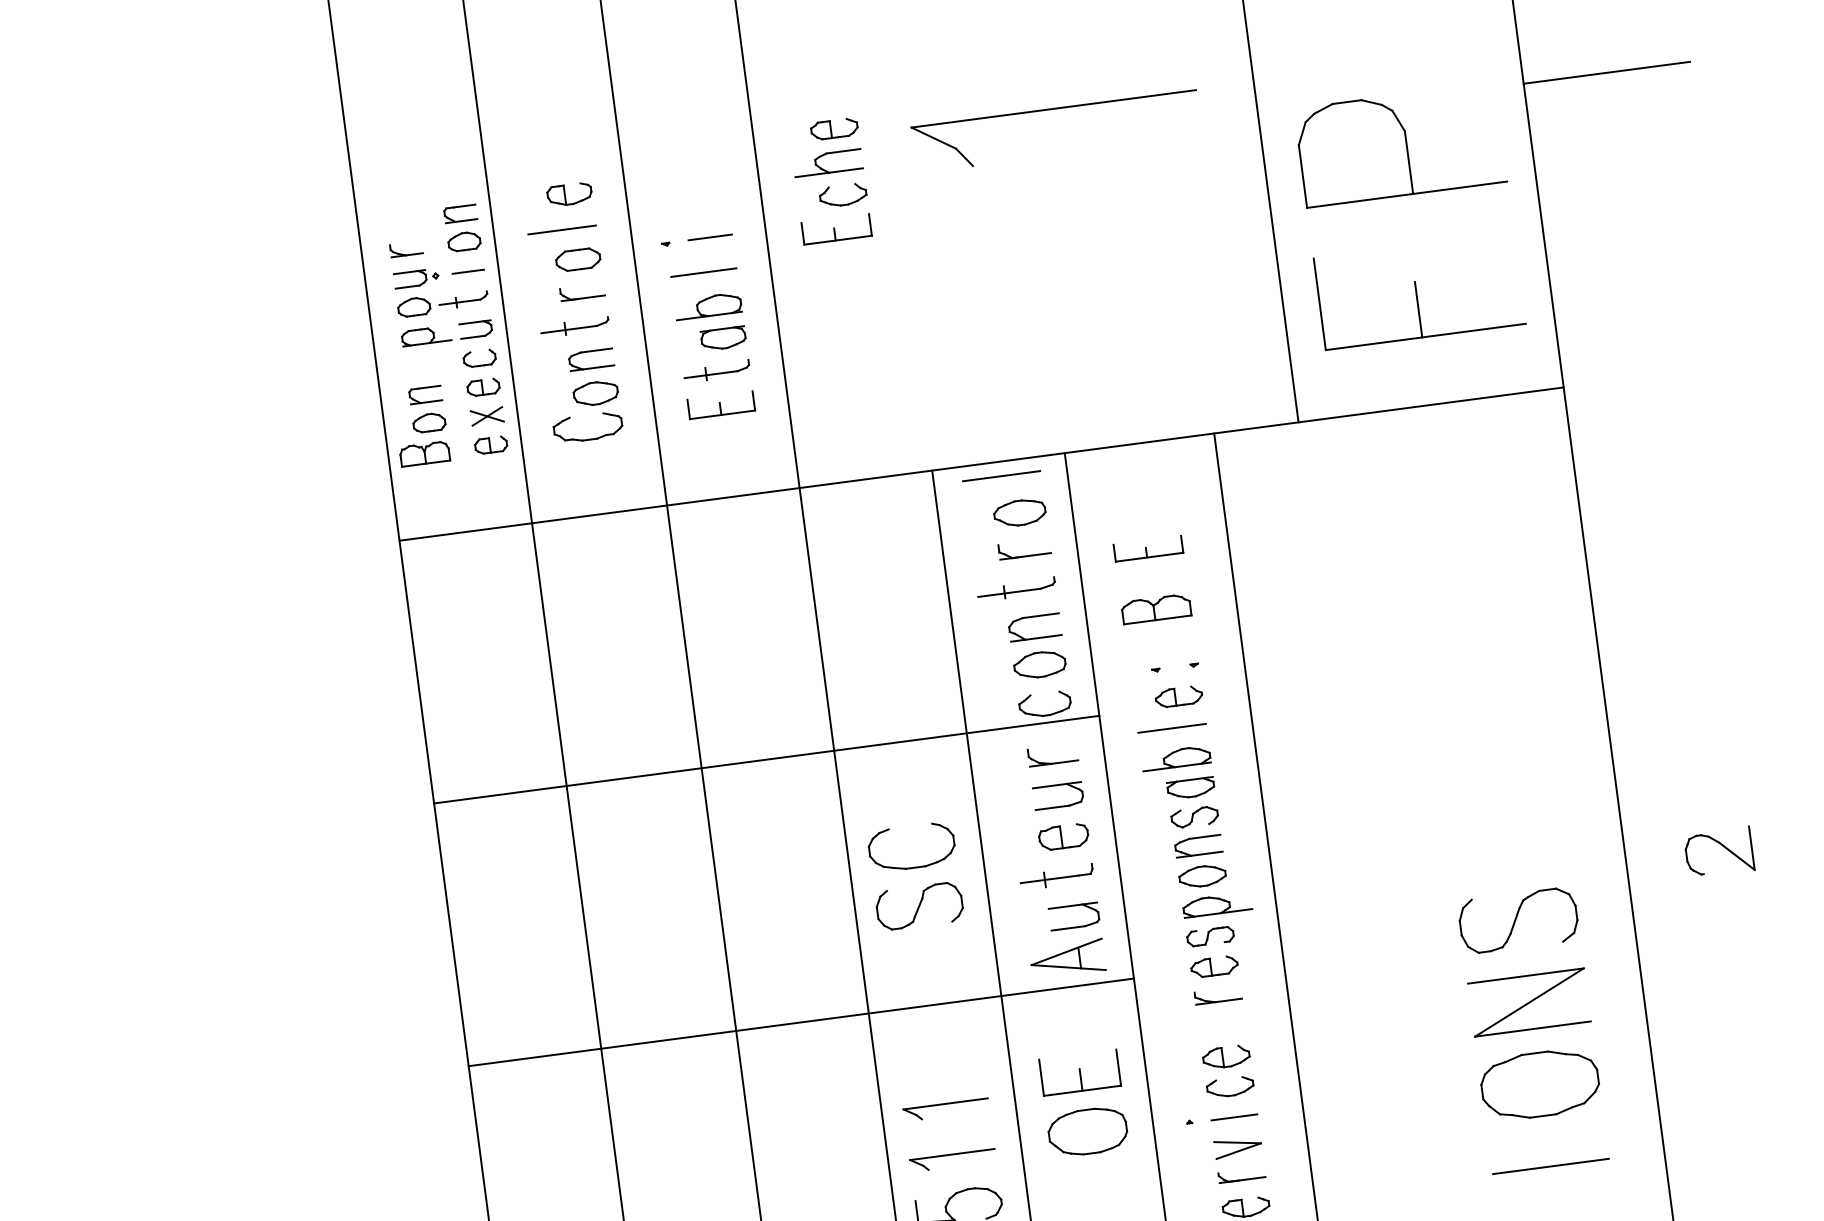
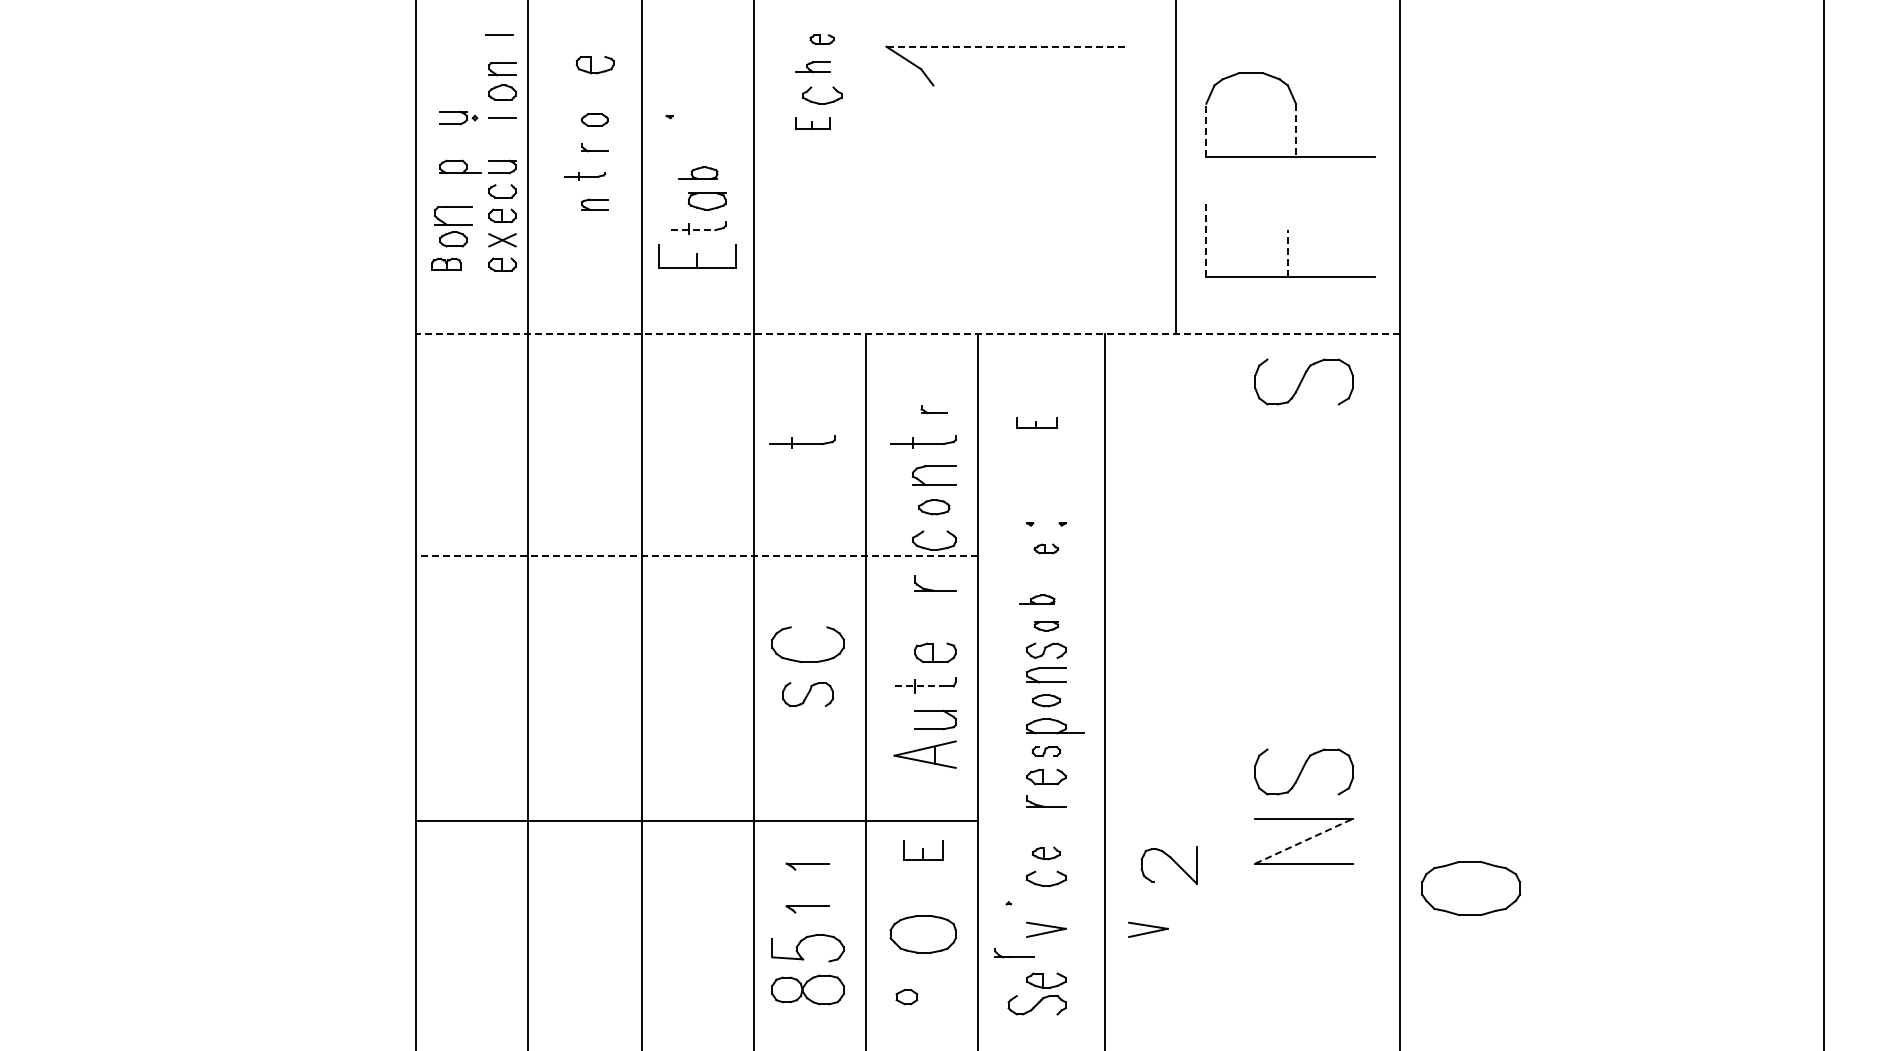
line: (1606, 73) -> (1469, 77), removed
line: (1054, 108) -> (1007, 46), solid -> dashed
part: (833, 129) -> (821, 39), size x0.6
line: (1408, 162) -> (1295, 130), solid -> dashed
part: (828, 163) -> (813, 67), size x0.6
line: (451, 173) -> (499, 34), added
line: (1303, 175) -> (1206, 129), solid -> dashed
part: (836, 228) -> (813, 122), size x0.6
line: (561, 229) -> (584, 93), removed
line: (709, 238) -> (706, 116), removed
part: (406, 249) -> (453, 92), removed
part: (577, 259) -> (594, 119), size x0.7
line: (703, 272) -> (697, 144), removed
part: (581, 292) -> (594, 147), size x0.7
part: (442, 303) -> (477, 141), removed
line: (1320, 304) -> (1206, 238), solid -> dashed
part: (708, 305) -> (698, 172), size x0.7
line: (1418, 309) -> (1287, 253), solid -> dashed
part: (575, 326) -> (585, 175), size x0.7
part: (590, 359) -> (594, 204), size x0.7
line: (711, 375) -> (693, 230), solid -> dashed
part: (425, 394) -> (453, 215), size x1.4
part: (721, 405) -> (698, 256), size x1.4
part: (585, 412) -> (584, 247), removed
part: (424, 453) -> (446, 264), size x0.7
part: (1457, 458) -> (1303, 381), added
line: (981, 464) -> (907, 334), solid -> dashed
line: (1000, 476) -> (922, 346), removed
part: (1019, 512) -> (934, 378), removed
part: (1148, 548) -> (1037, 422), size x0.7
part: (1024, 549) -> (934, 409), size x0.6
part: (873, 607) -> (802, 441), added
part: (1155, 609) -> (1036, 473), removed
part: (1040, 665) -> (934, 507), size x0.7
part: (1178, 696) -> (1046, 548), size x0.6
line: (1171, 728) -> (1036, 574), removed
part: (1176, 758) -> (1037, 599), size x0.6
line: (766, 760) -> (696, 556), solid -> dashed
part: (1191, 788) -> (1046, 626), size x0.6
part: (1059, 805) -> (935, 626), removed
part: (1722, 846) -> (1172, 860), moved
part: (1202, 876) -> (1046, 700), size x0.7
line: (1050, 879) -> (919, 686), solid -> dashed
part: (918, 906) -> (807, 694), size x0.7
part: (1210, 936) -> (1046, 751), size x0.7
line: (1529, 1002) -> (1304, 841), solid -> dashed
line: (800, 1022) -> (696, 821), moved
part: (1226, 1057) -> (1046, 853), size x0.7
part: (1080, 1072) -> (923, 850), size x0.6
part: (1540, 1084) -> (1471, 888), moved
part: (945, 1109) -> (807, 866), size x0.6
line: (1234, 1117) -> (1046, 904), removed
part: (1359, 1131) -> (1148, 929), added
part: (1087, 1132) -> (922, 934), moved
part: (952, 1160) -> (807, 909), size x0.6
line: (1551, 1166) -> (1304, 979), removed
part: (1242, 1175) -> (1014, 953), moved

